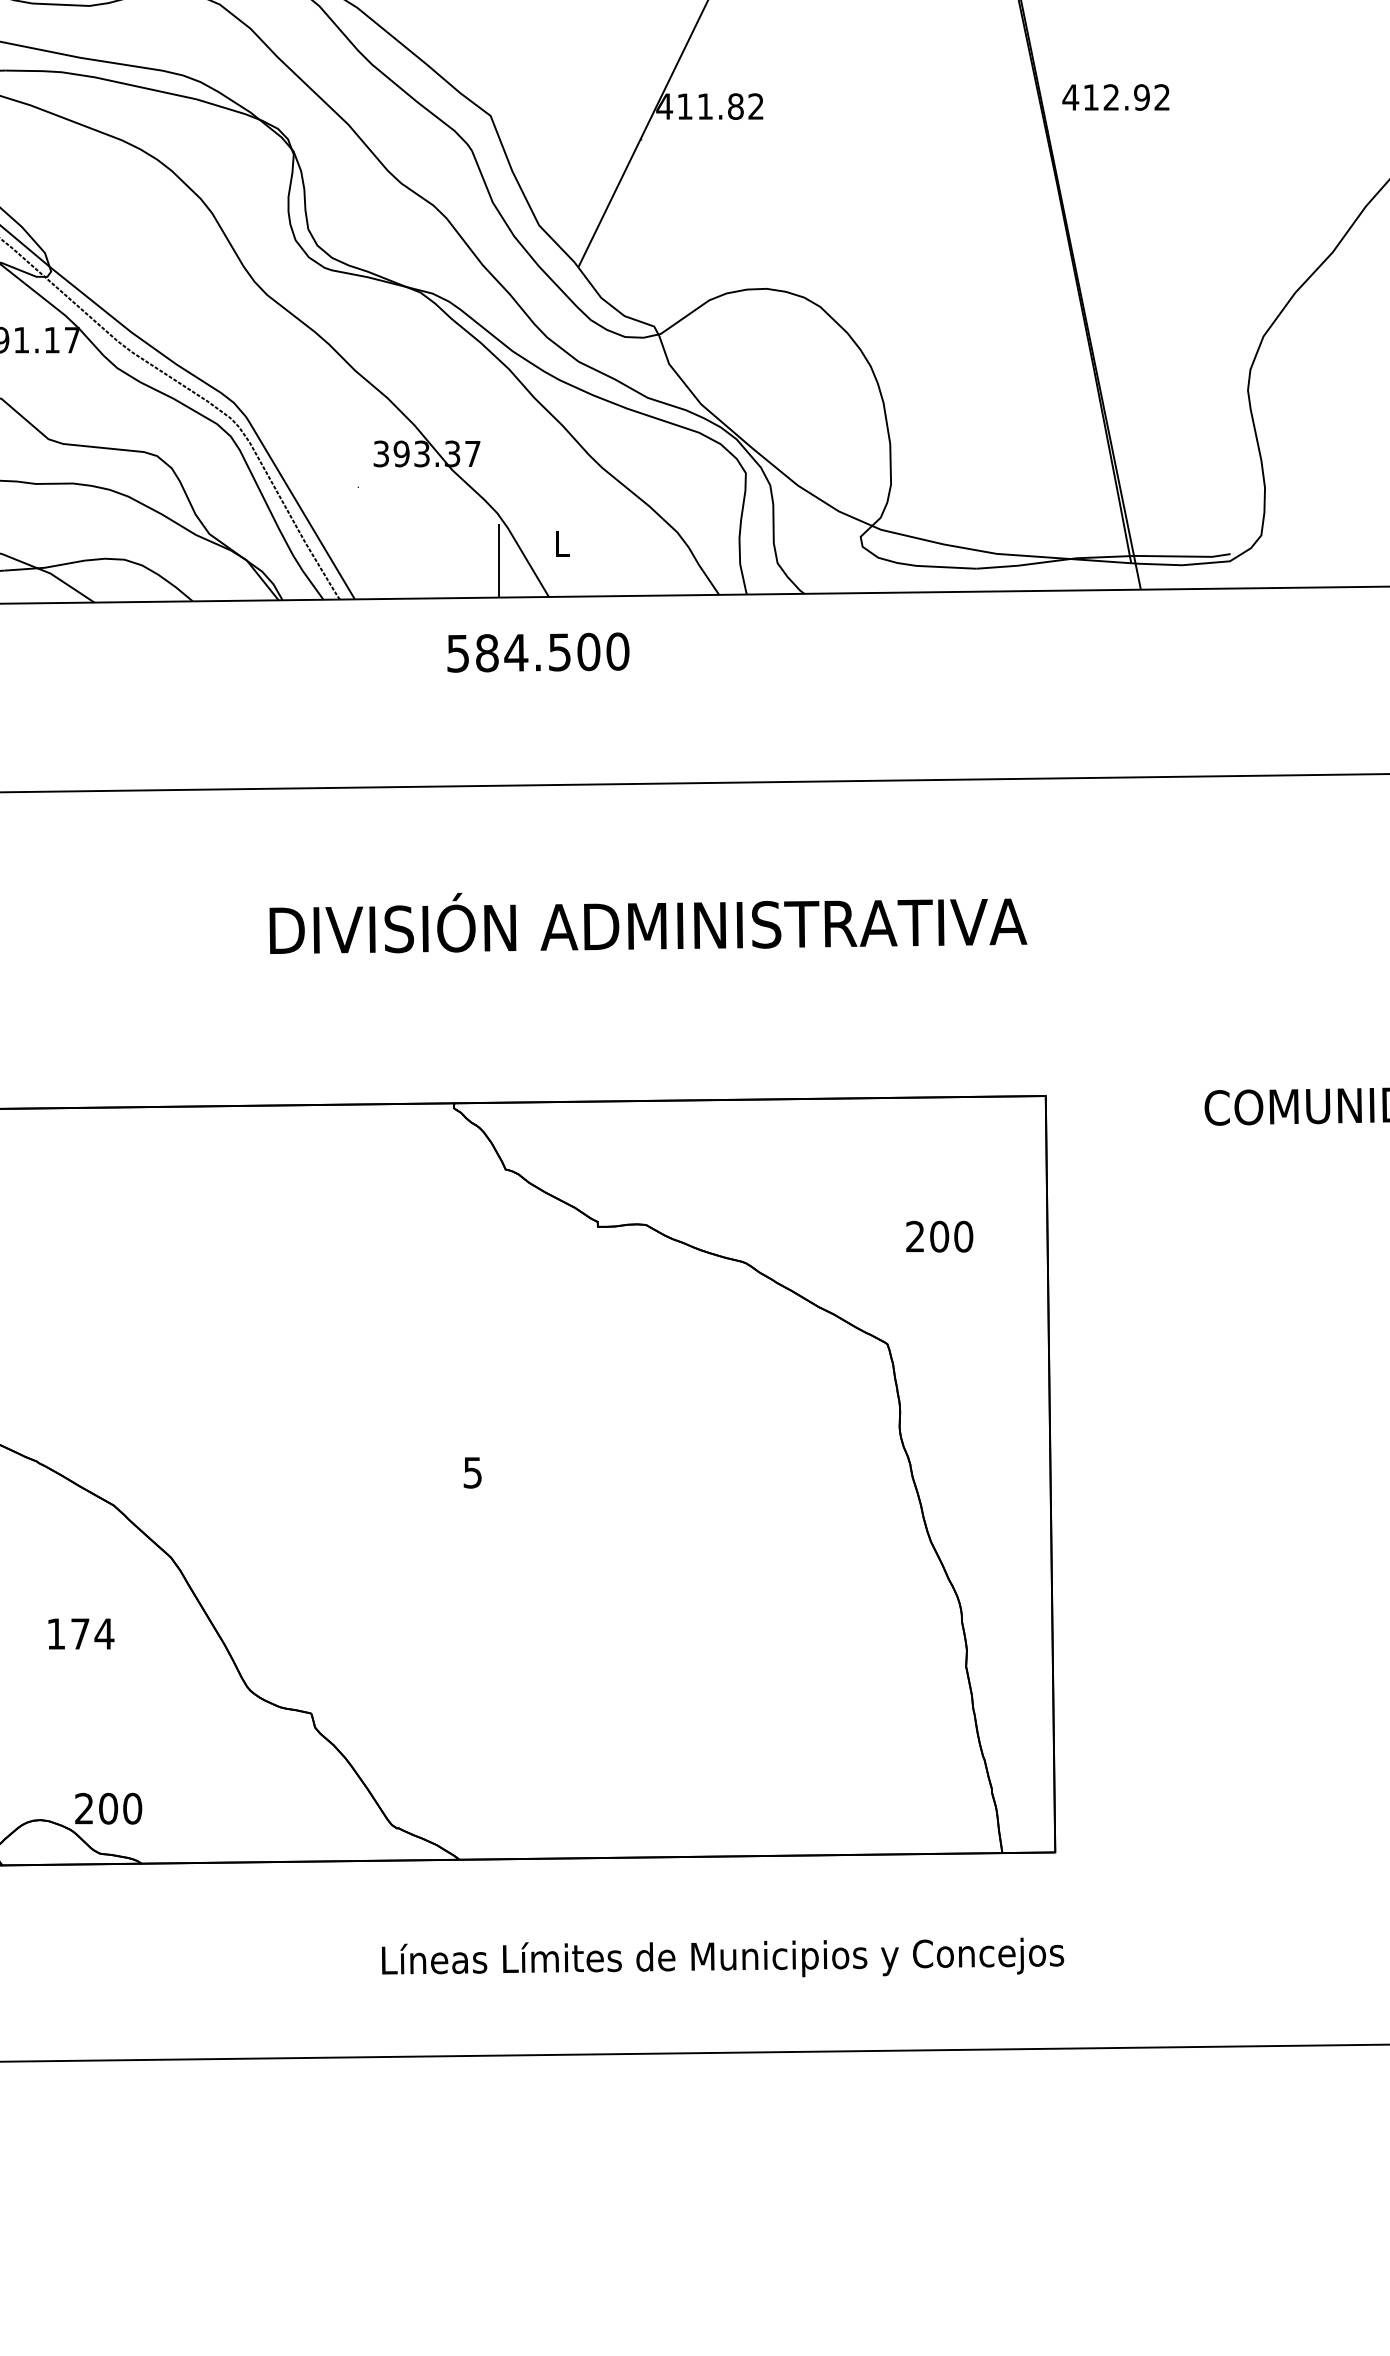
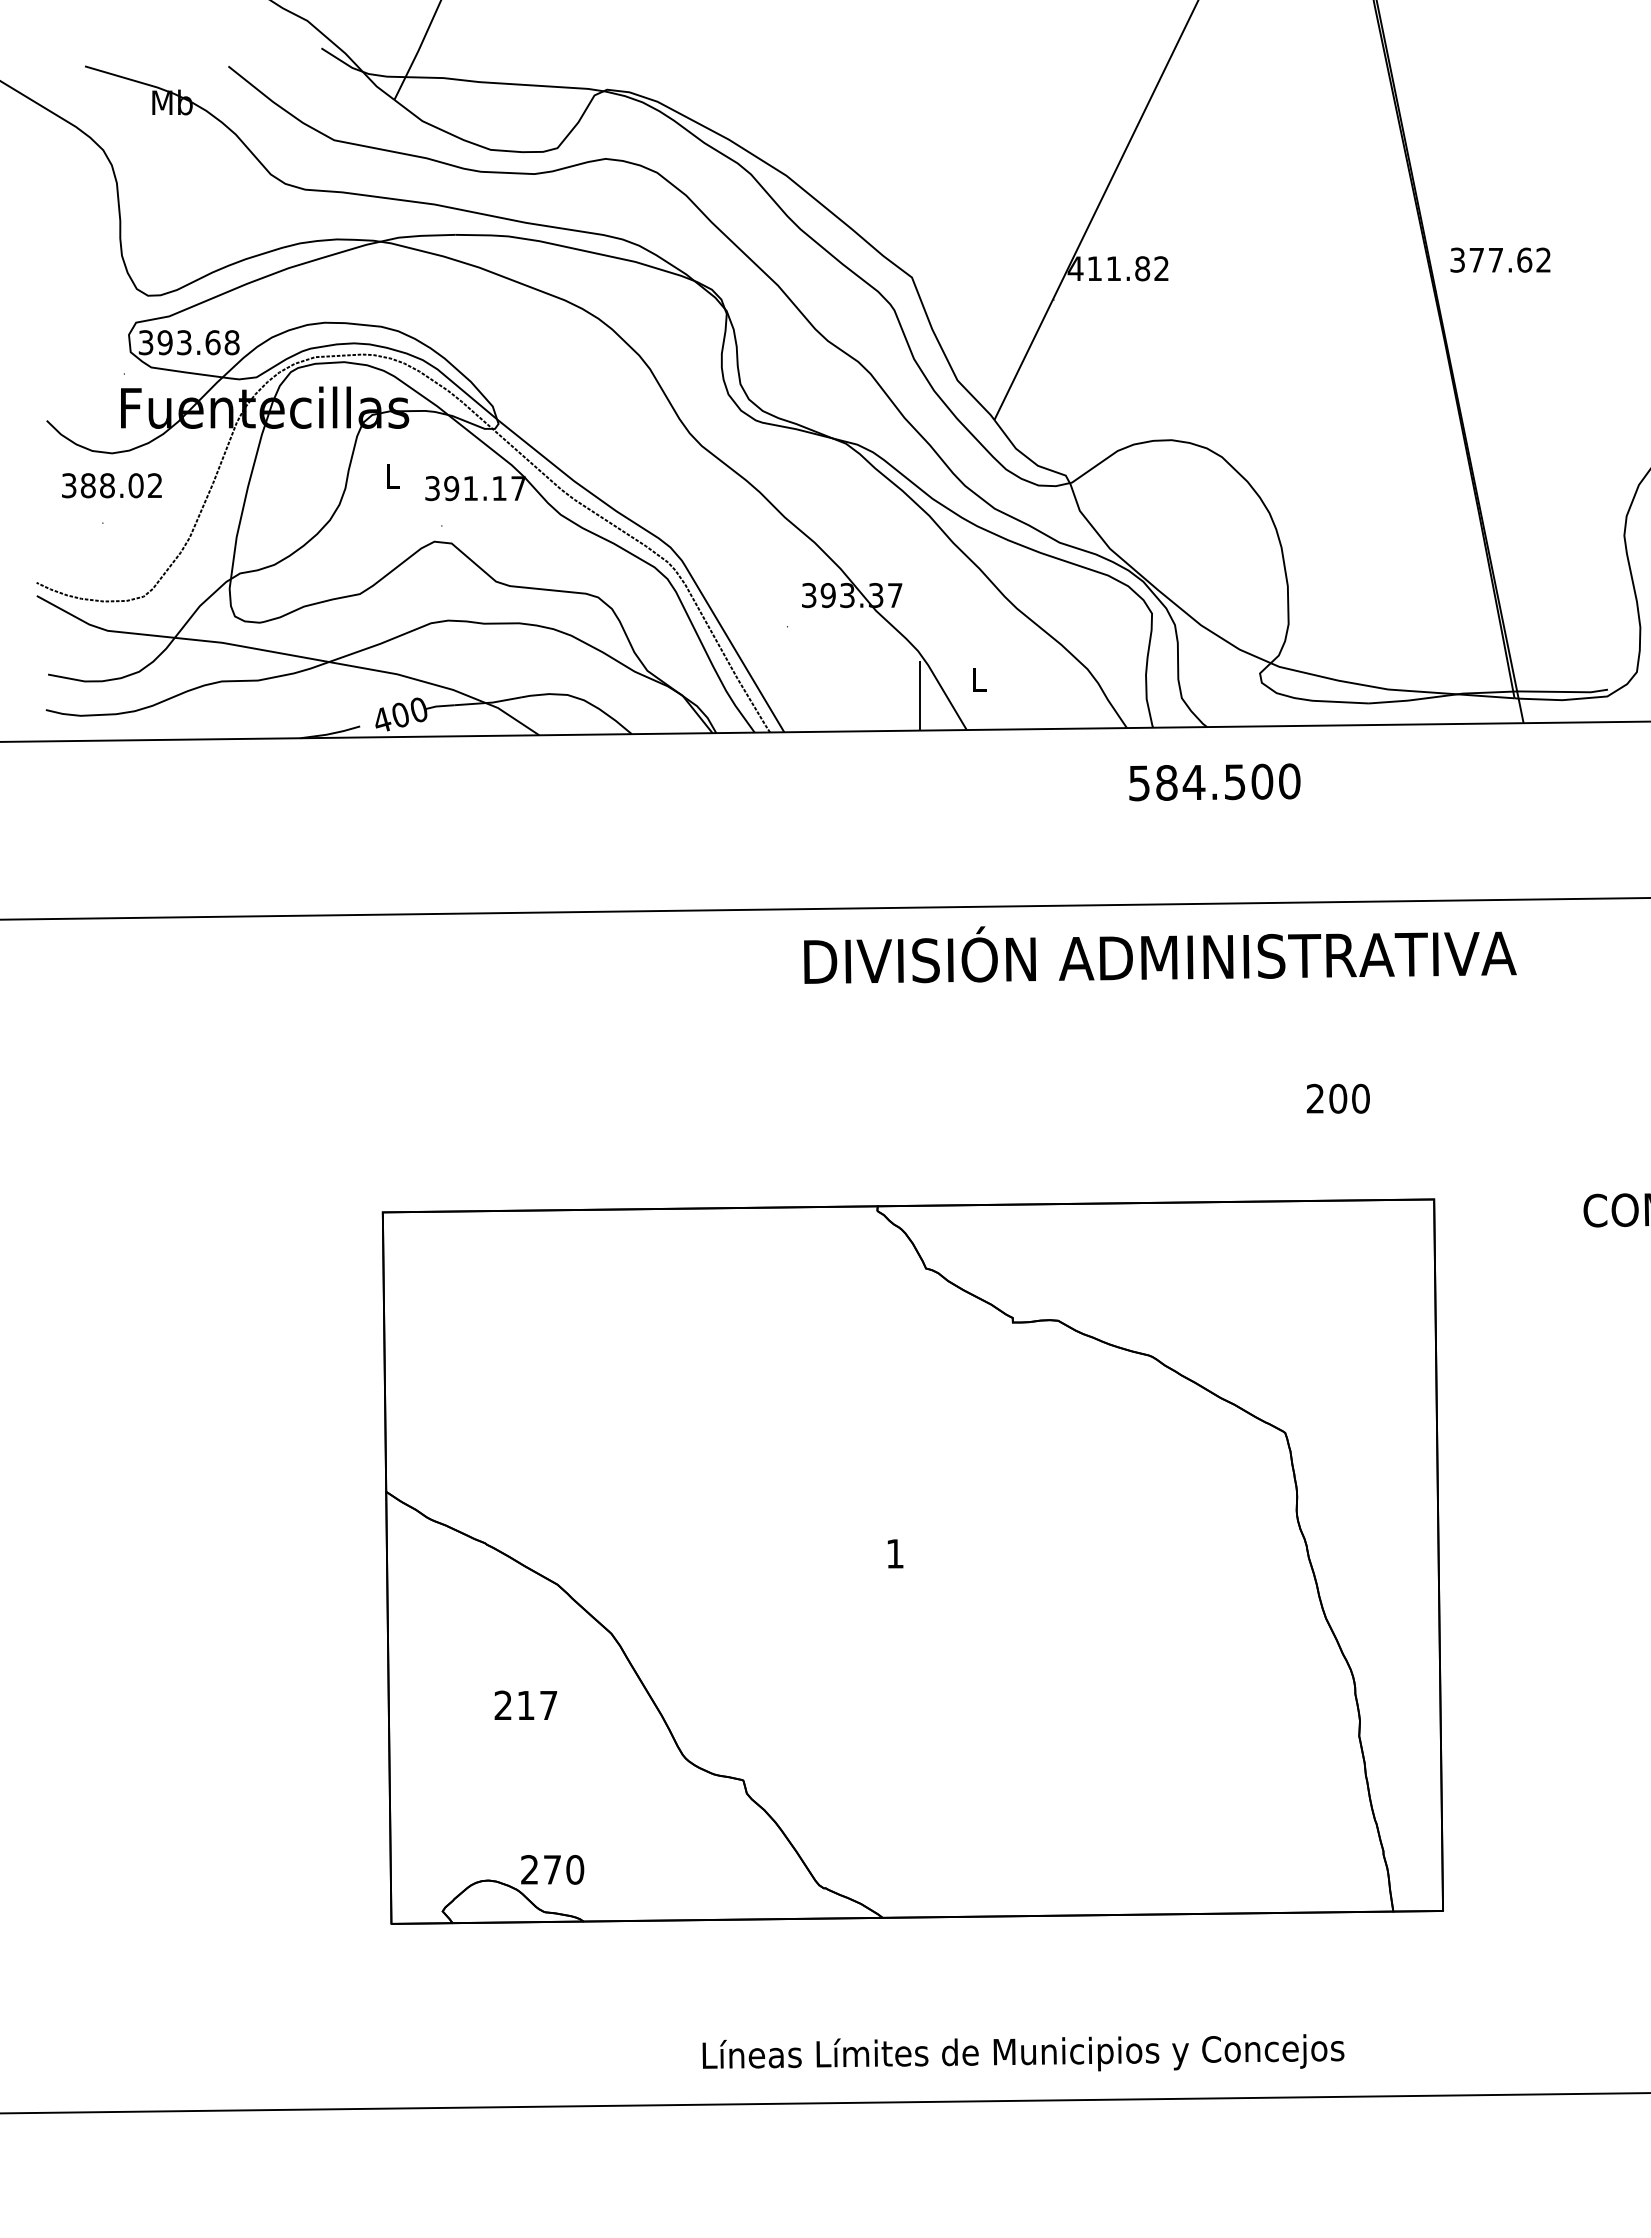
text: (1105, 96) -> (1490, 259), 412.92 -> 377.62
text: (537, 652) -> (1214, 782), moved
text: (648, 922) -> (1160, 954), moved
text: (939, 1236) -> (1338, 1098), moved
text: (472, 1472) -> (894, 1553), 5 -> 1
text: (80, 1632) -> (526, 1704), 174 -> 217
text: (108, 1808) -> (552, 1869), 200 -> 270
text: (722, 1957) -> (1023, 2052), moved

